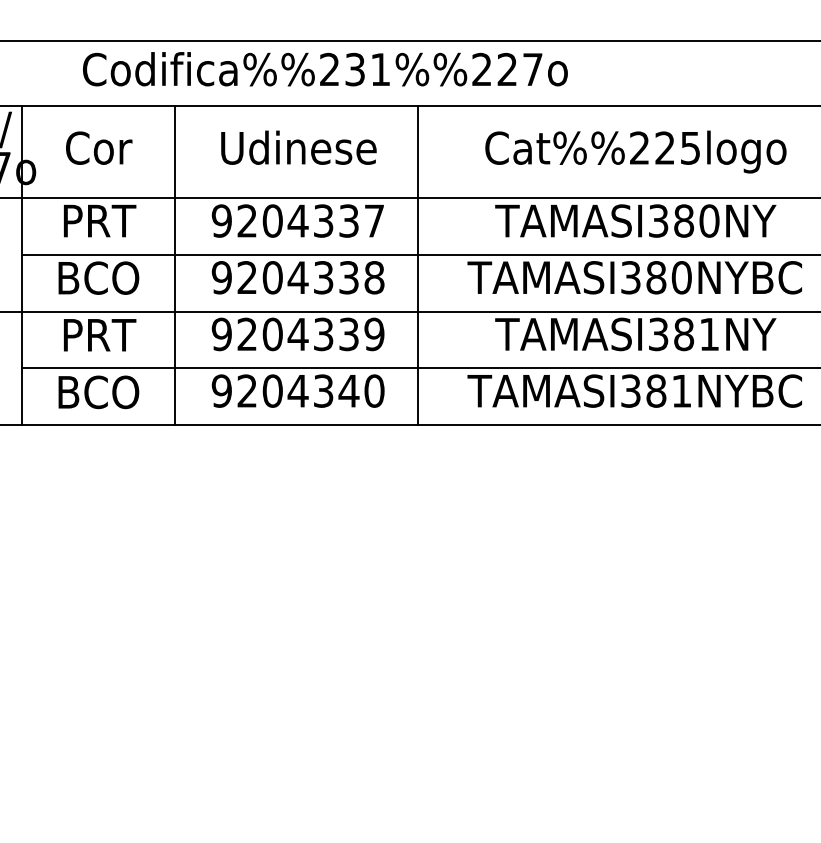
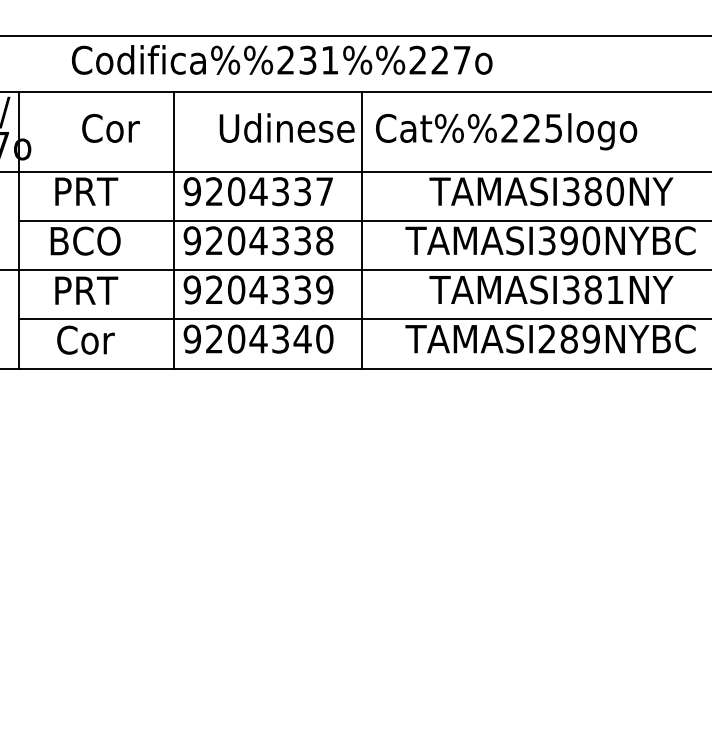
text: (298, 147) -> (286, 127), moved
text: (98, 148) -> (110, 128), moved
text: (635, 151) -> (506, 131), moved
line: (174, 264) -> (174, 229), moved
text: (655, 277) -> (568, 240), TAMASI380NYBC -> TAMASI390NYBC
text: (655, 390) -> (568, 338), TAMASI381NYBC -> TAMASI289NYBC
text: (98, 391) -> (85, 339), BCO -> Cor

